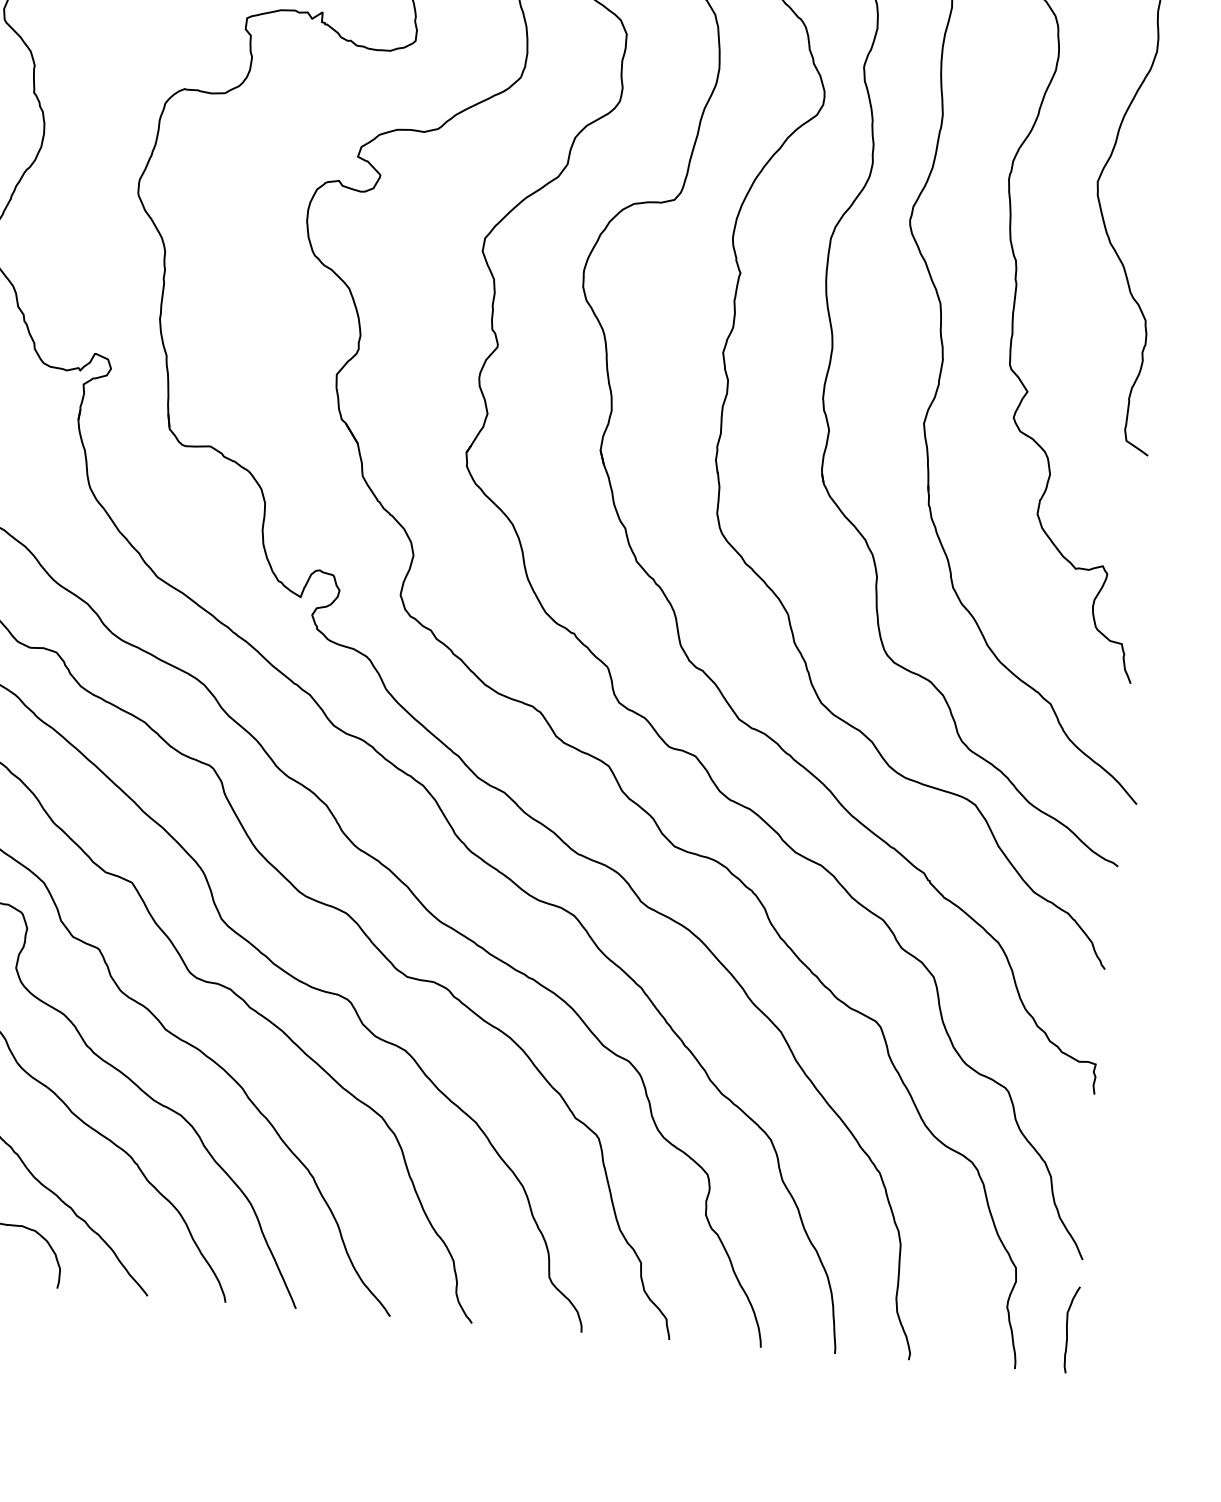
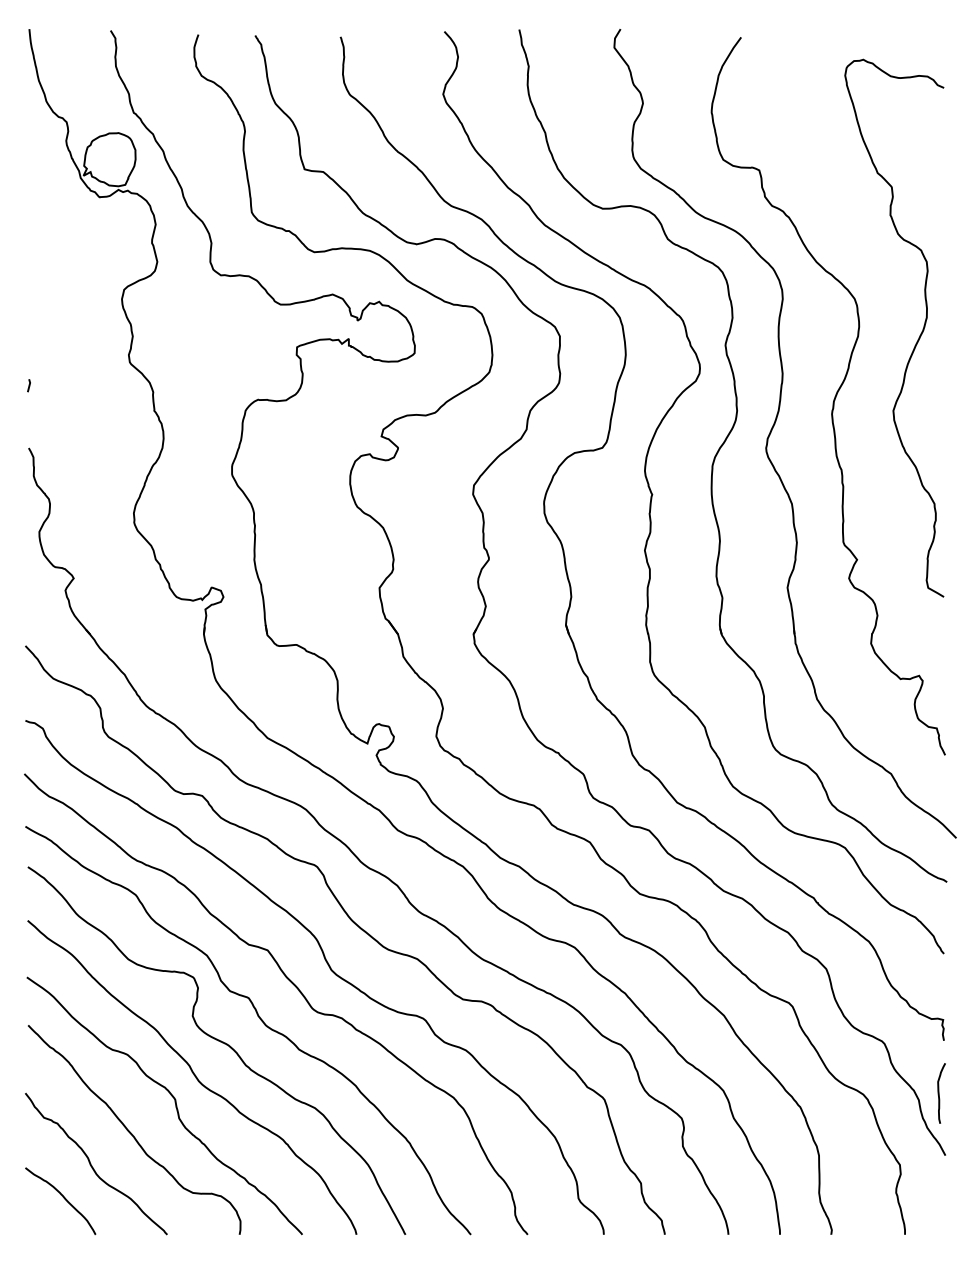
curve: (1068, 1329) -> (939, 1093), moved

